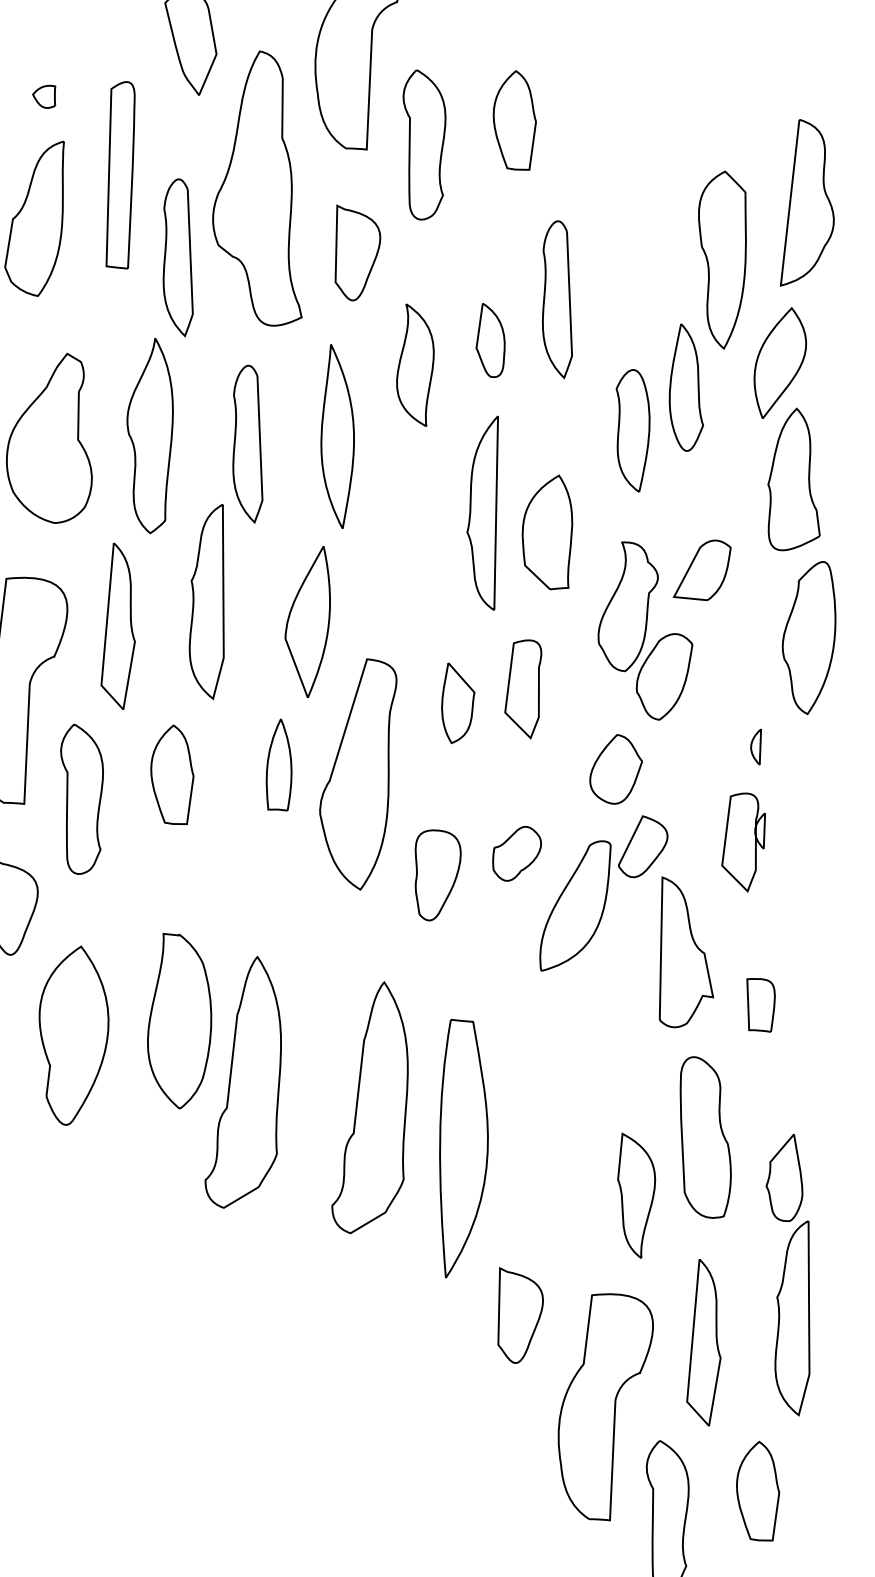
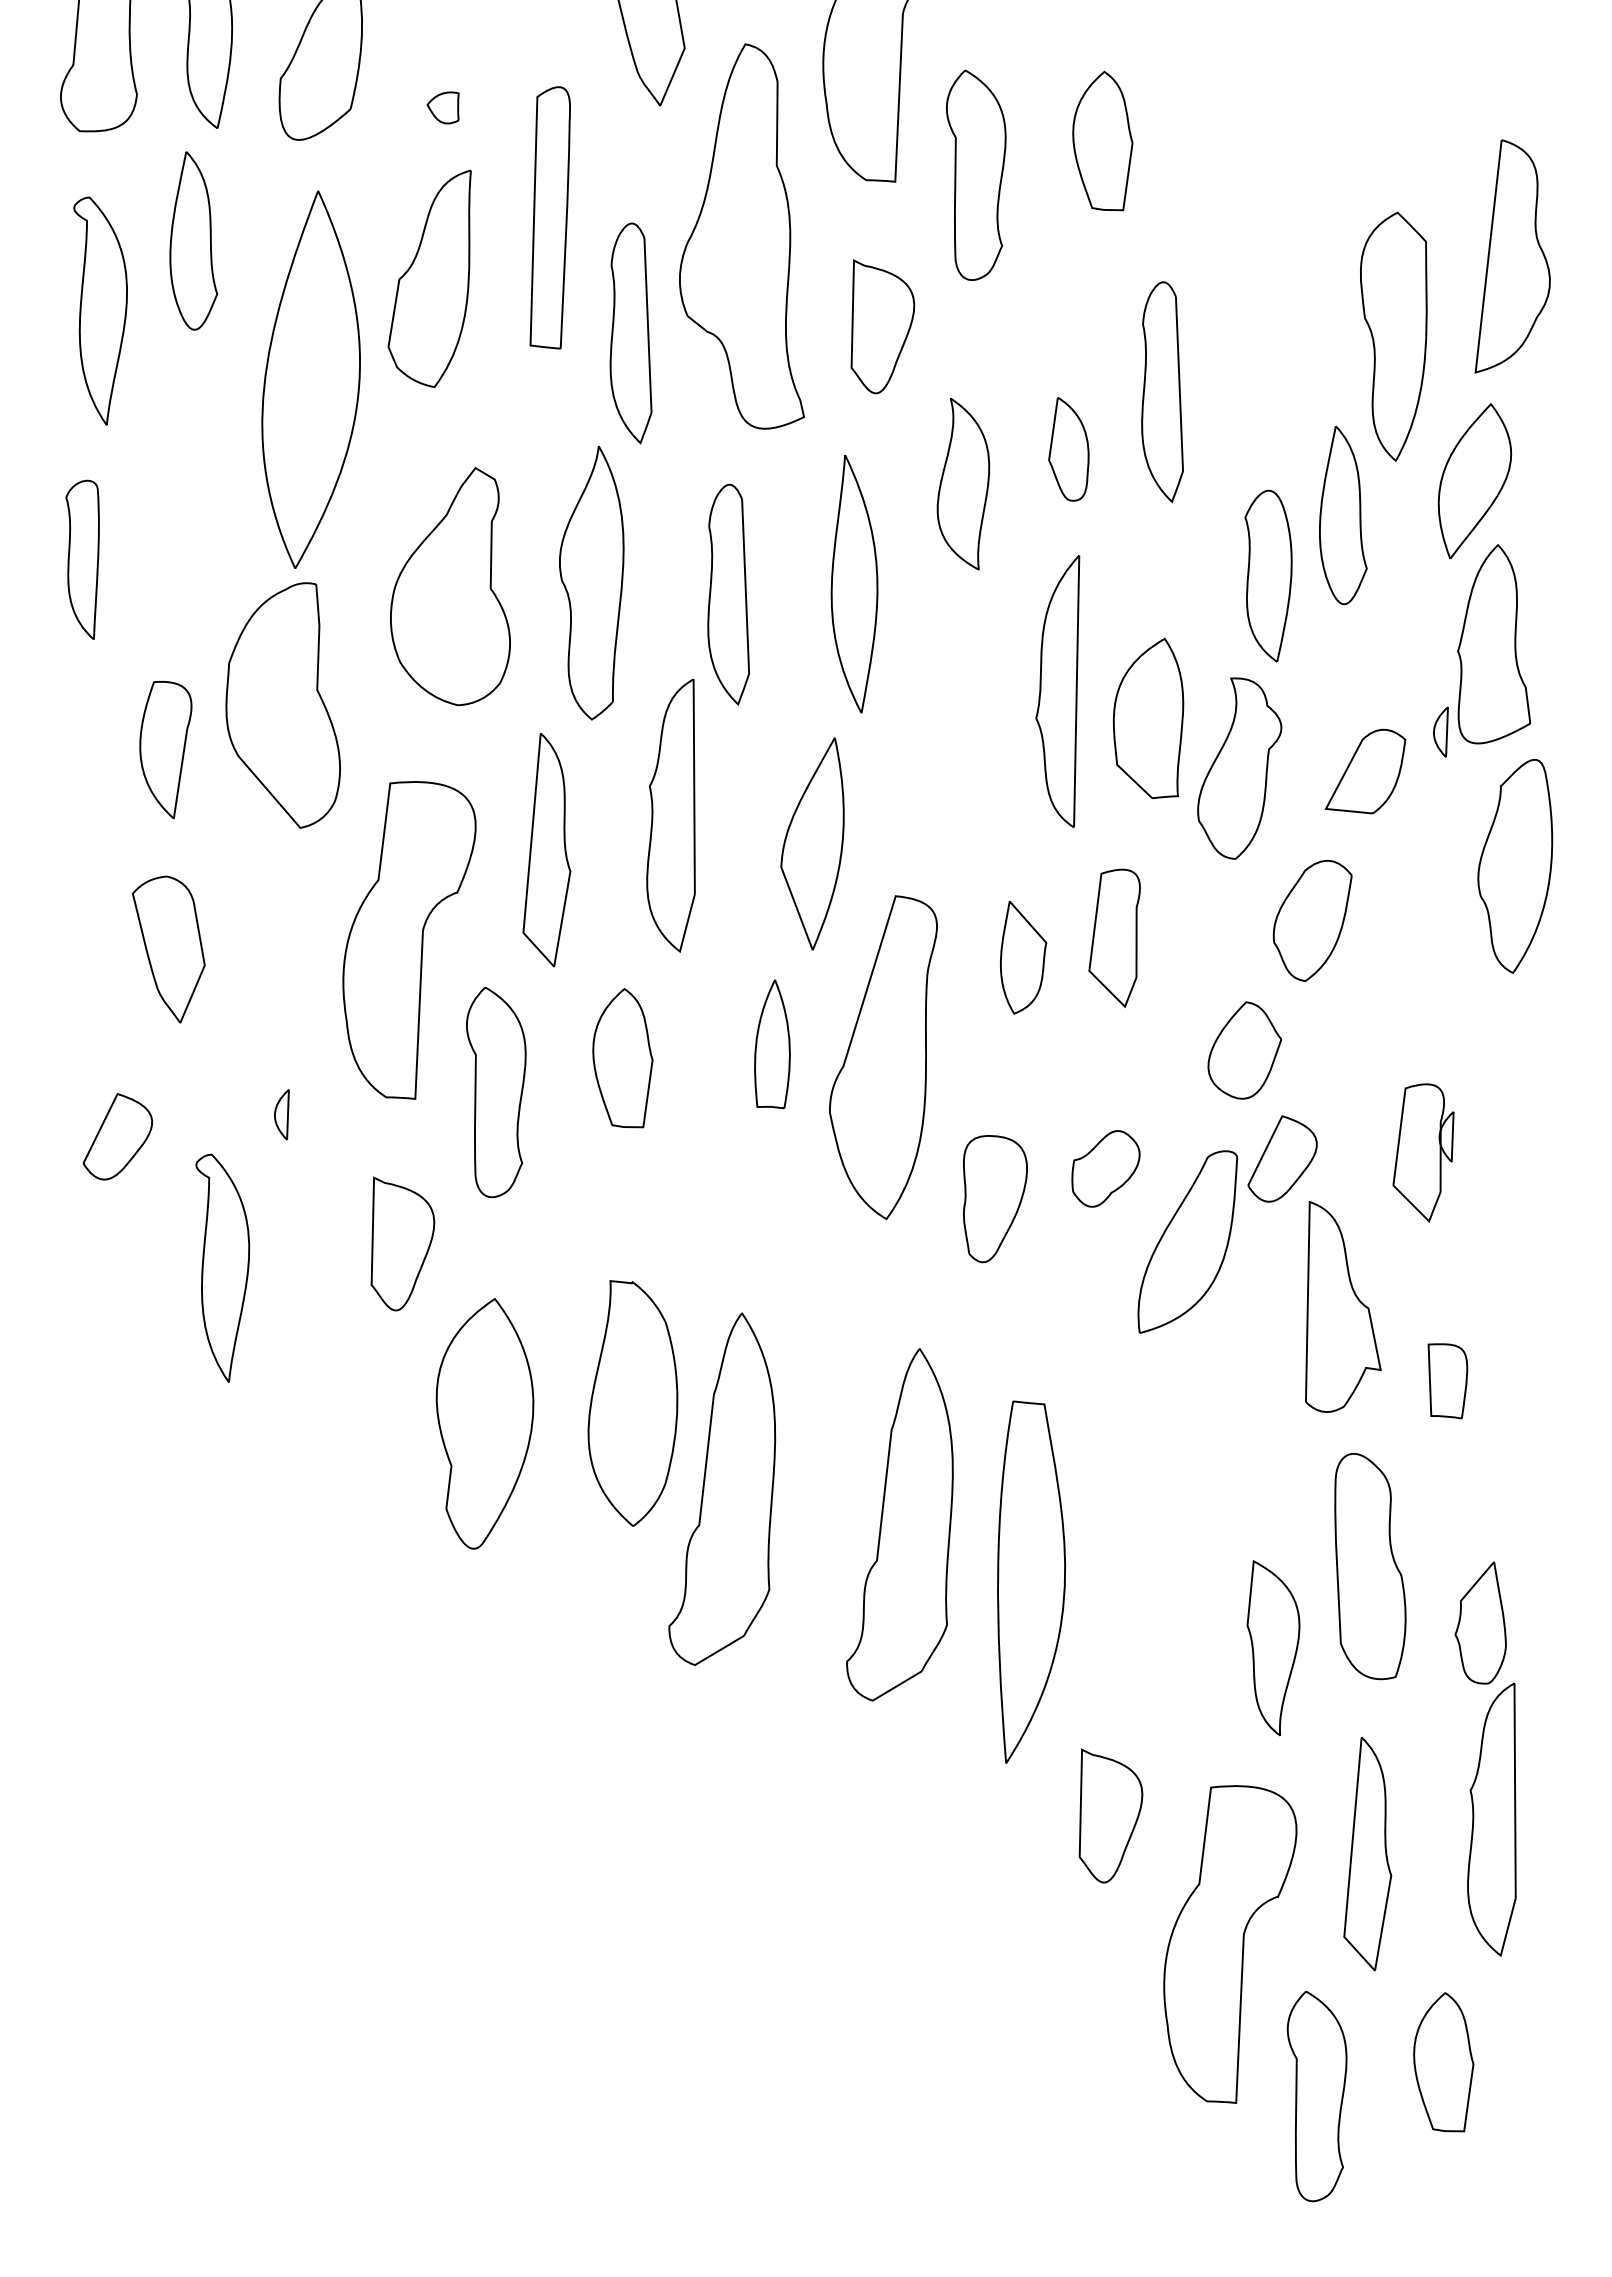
part: (628, 606) -> (1239, 768), moved
part: (755, 746) -> (1440, 731), moved

